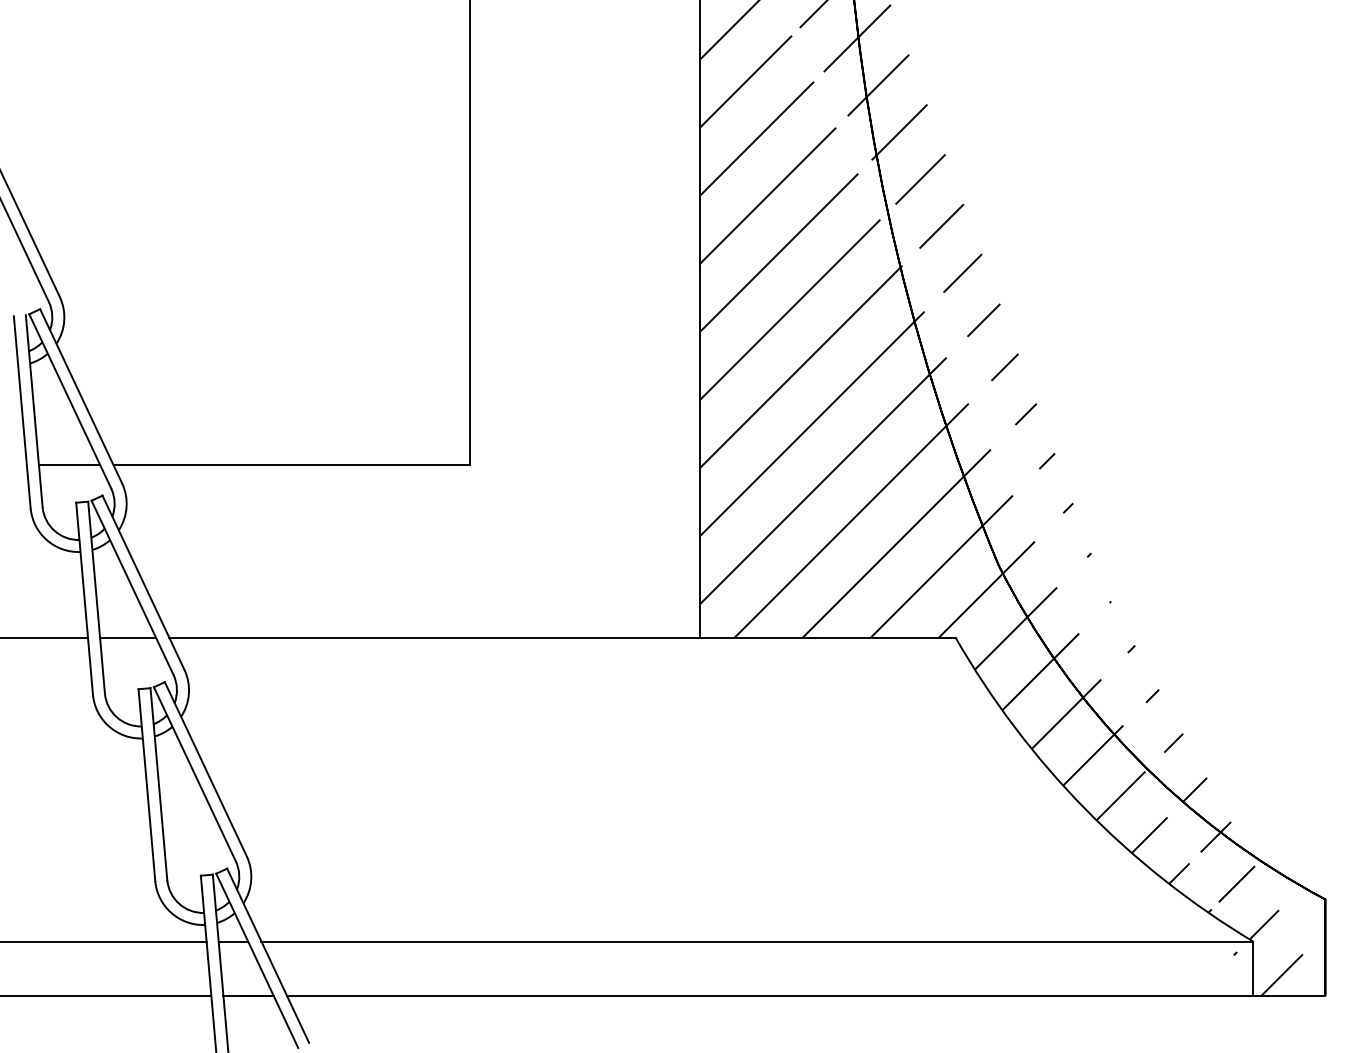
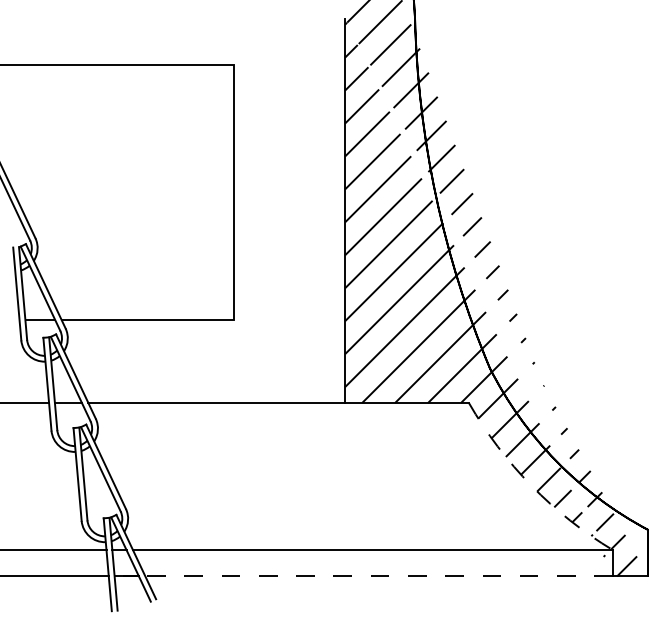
arc: (1084, 807) -> (531, 485), solid -> dashed
line: (770, 995) -> (379, 576), solid -> dashed

